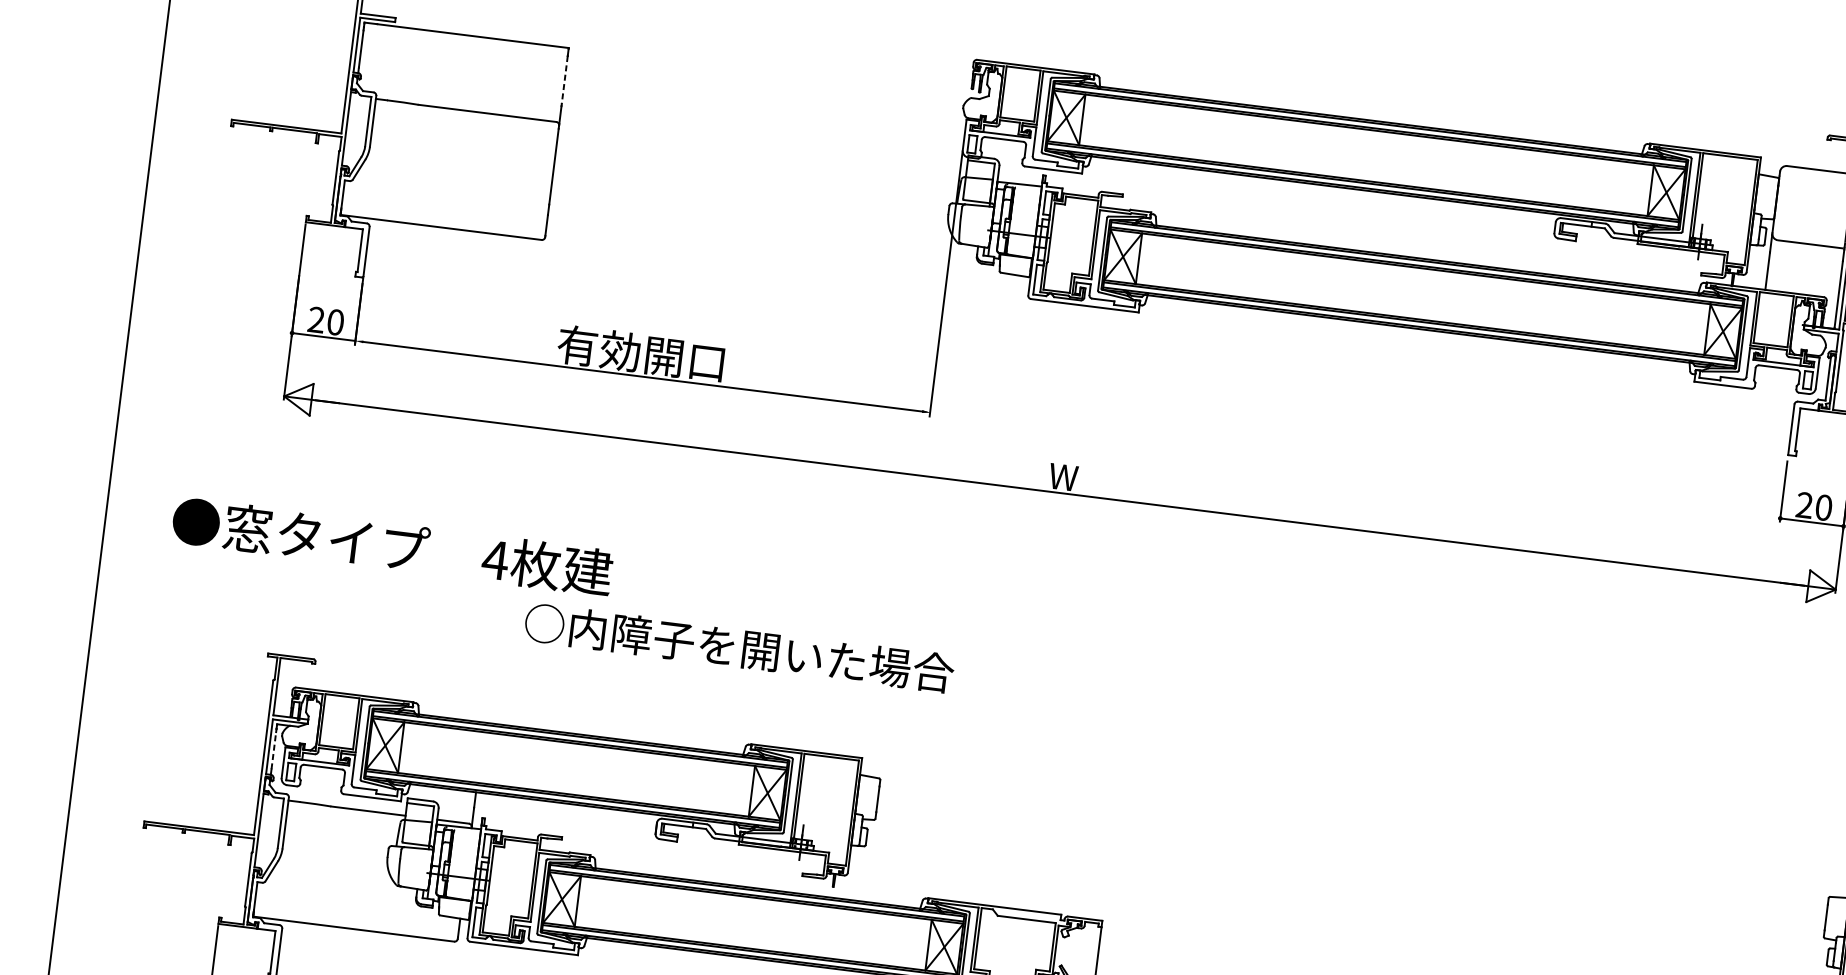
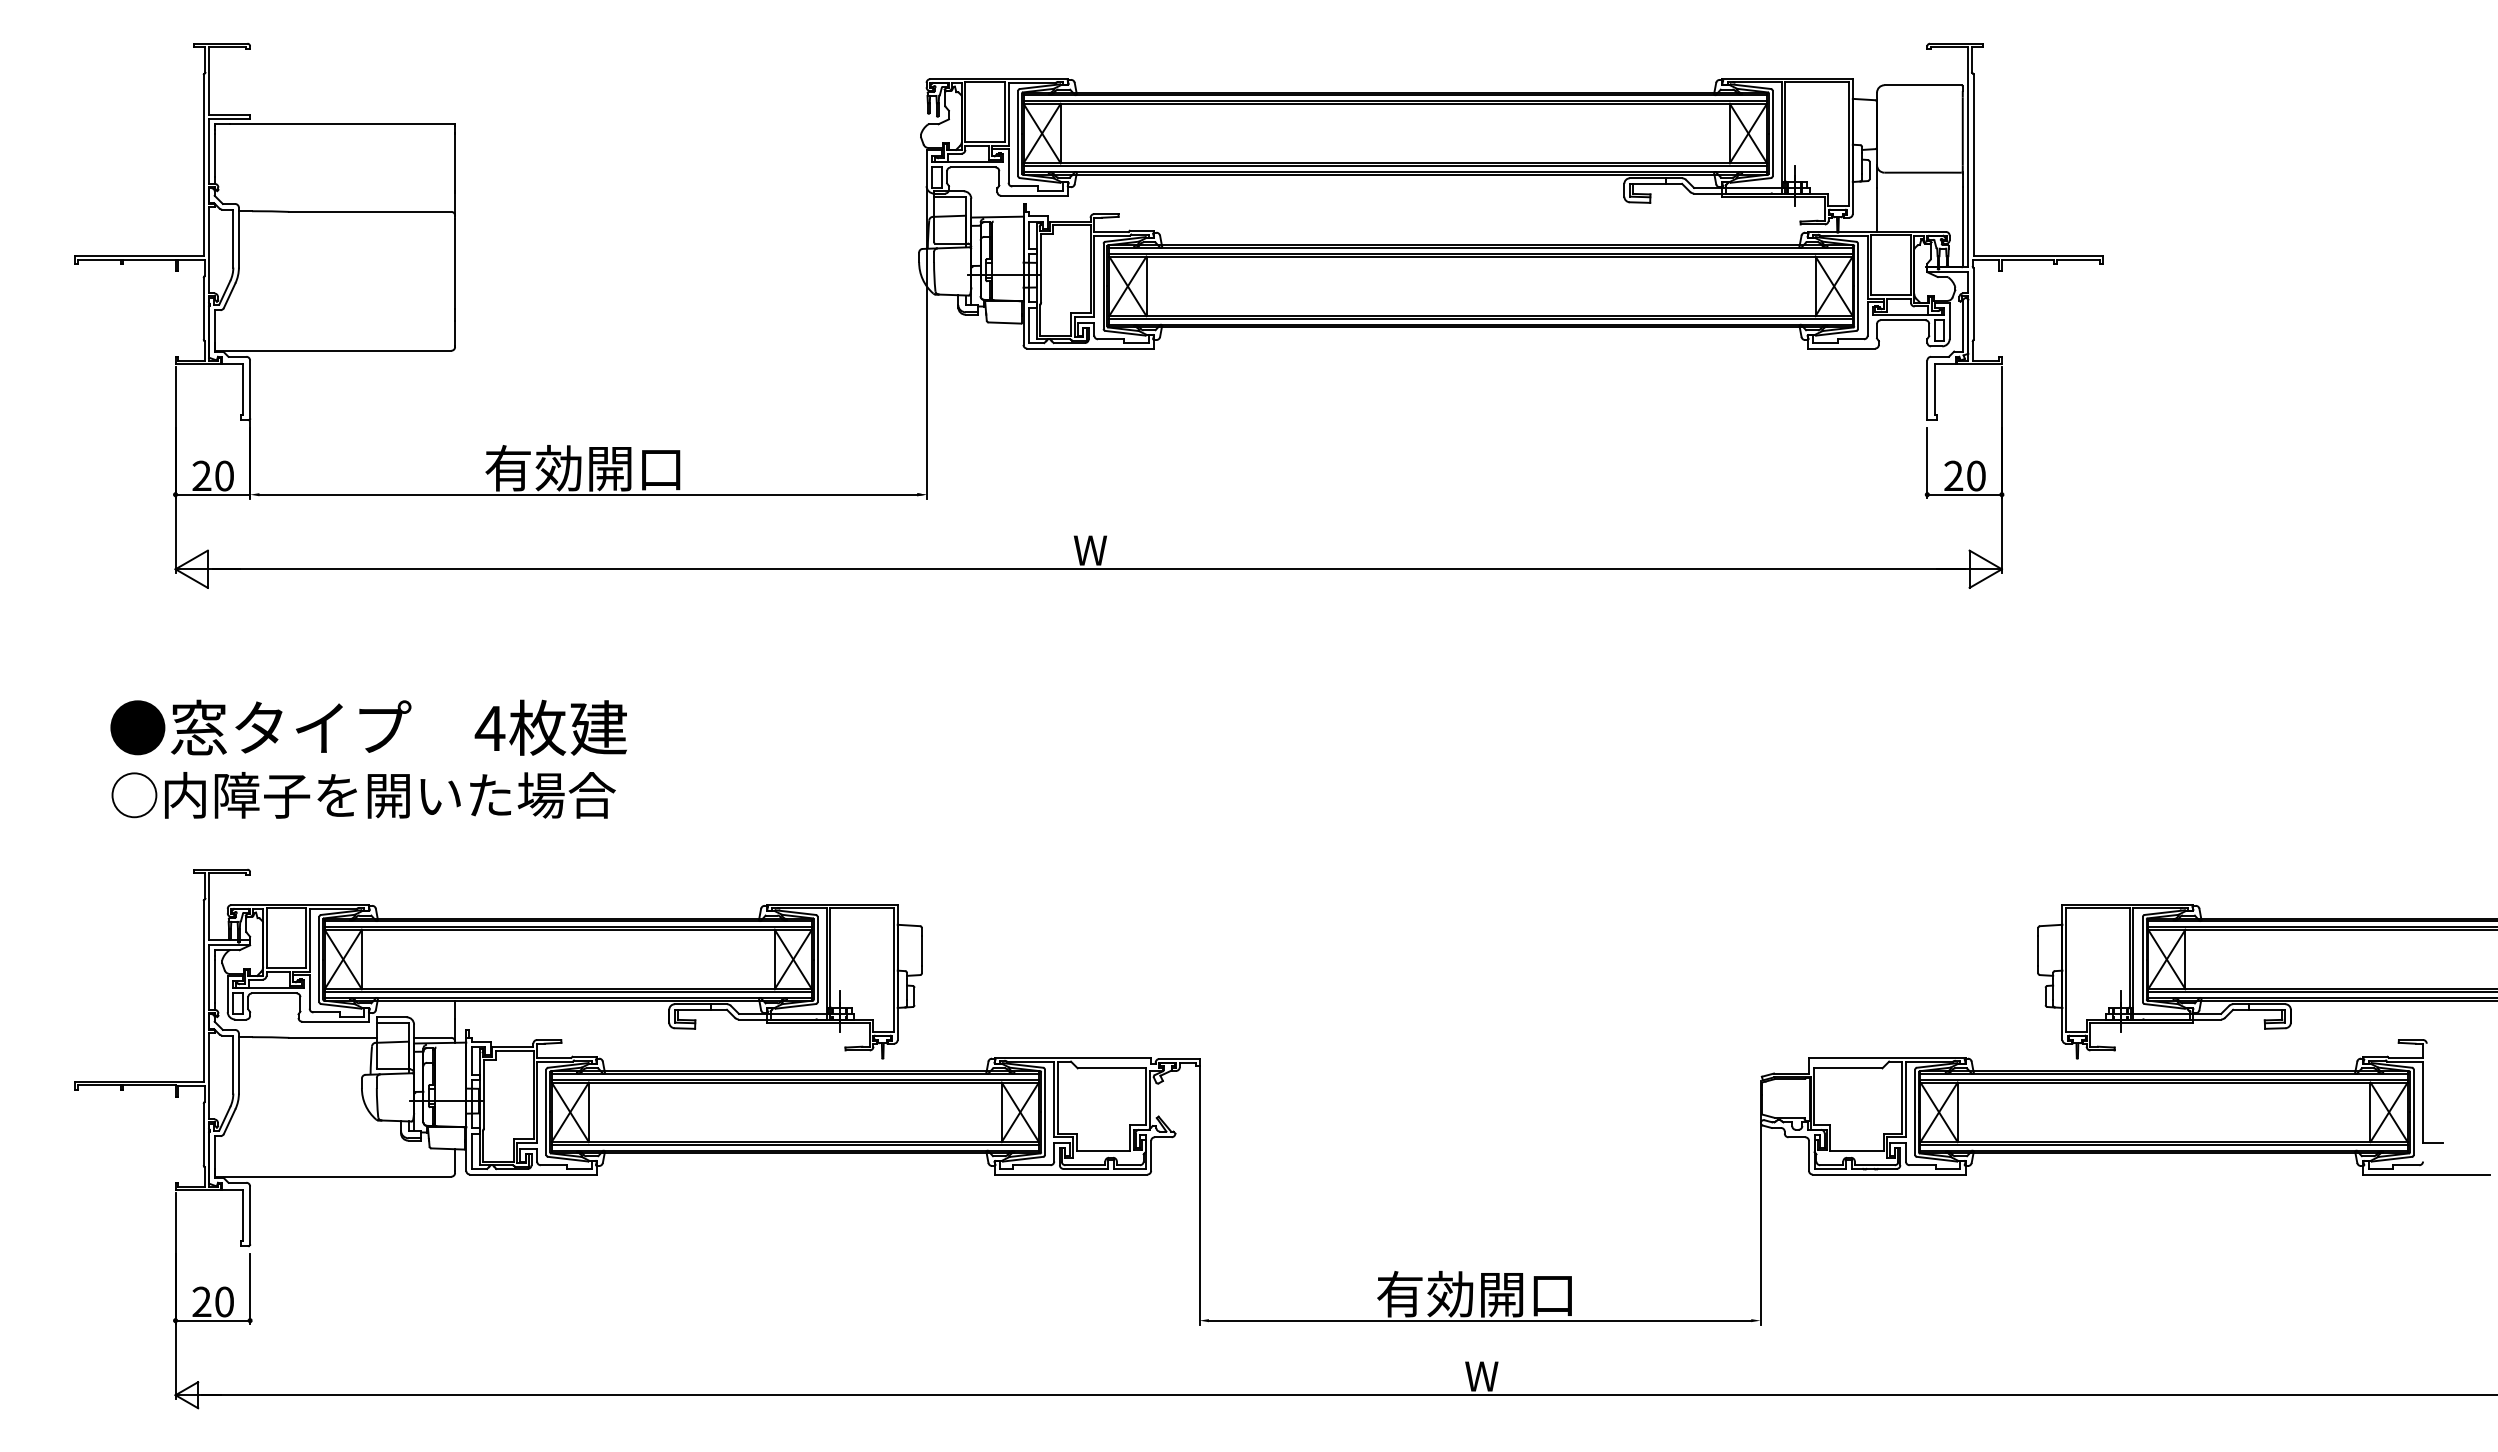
line: (565, 80) -> (455, 162), dashed -> solid
text: (392, 546) -> (368, 727), moved
text: (739, 648) -> (363, 795), moved
line: (273, 750) -> (214, 981), dashed -> solid

